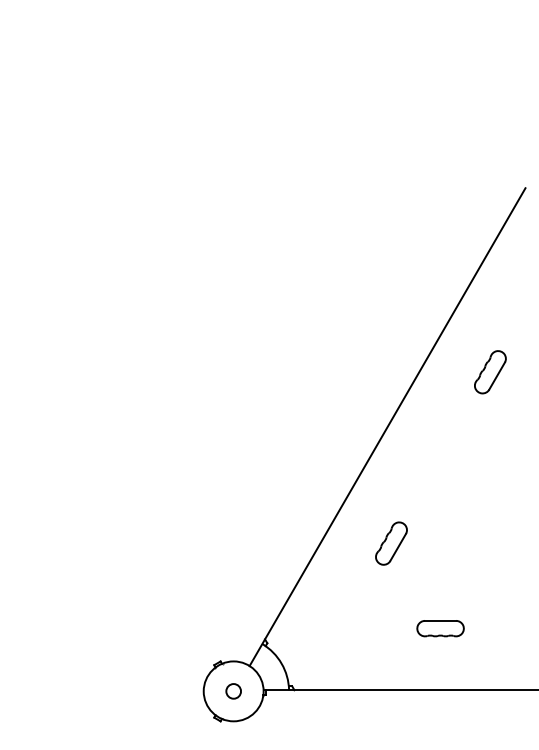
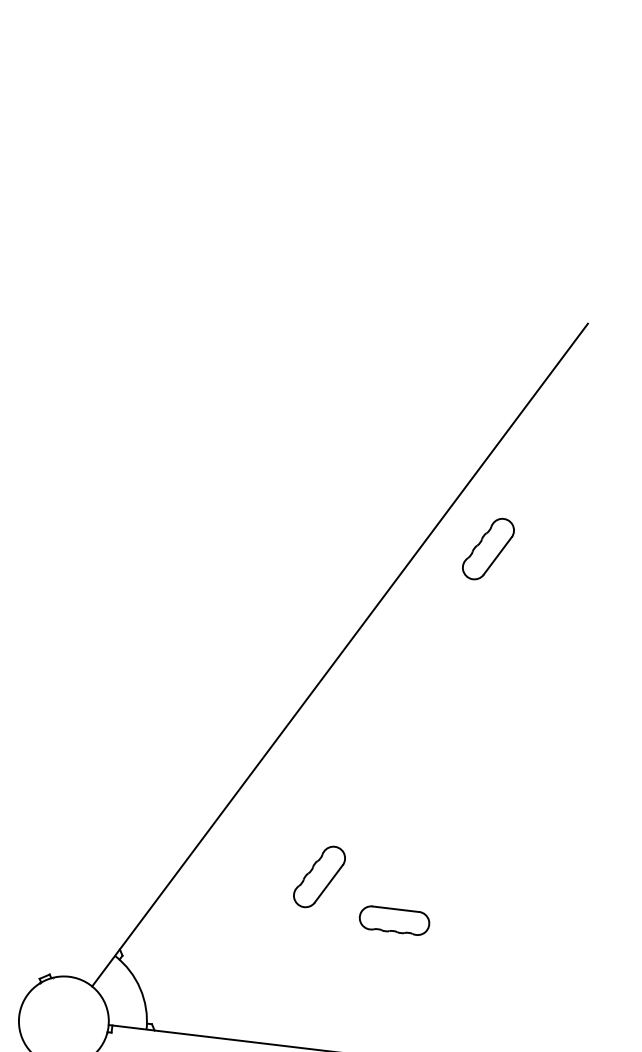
part: (490, 372) -> (488, 549), moved
part: (391, 543) -> (319, 876), moved
part: (440, 628) -> (394, 920), moved
circle: (233, 691) -> (63, 1021), removed

